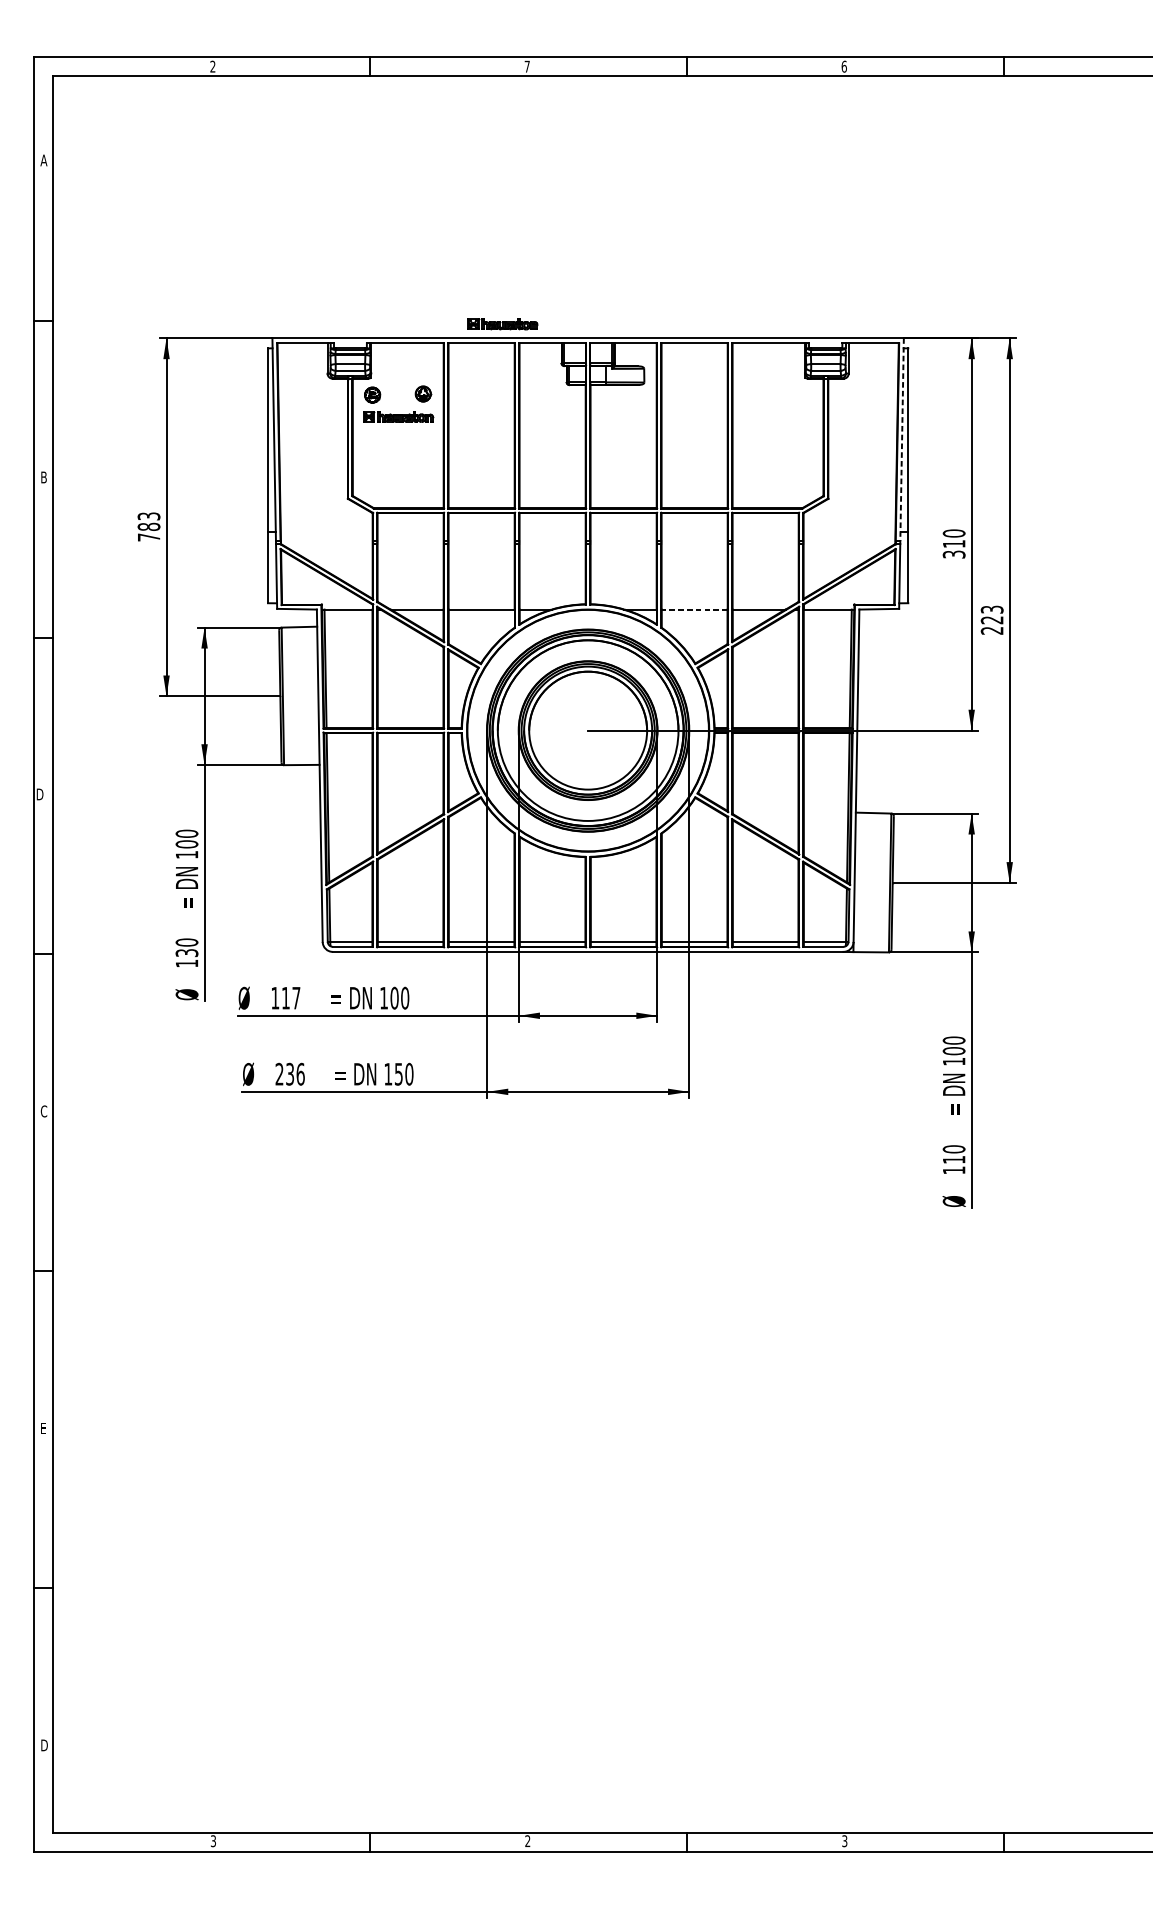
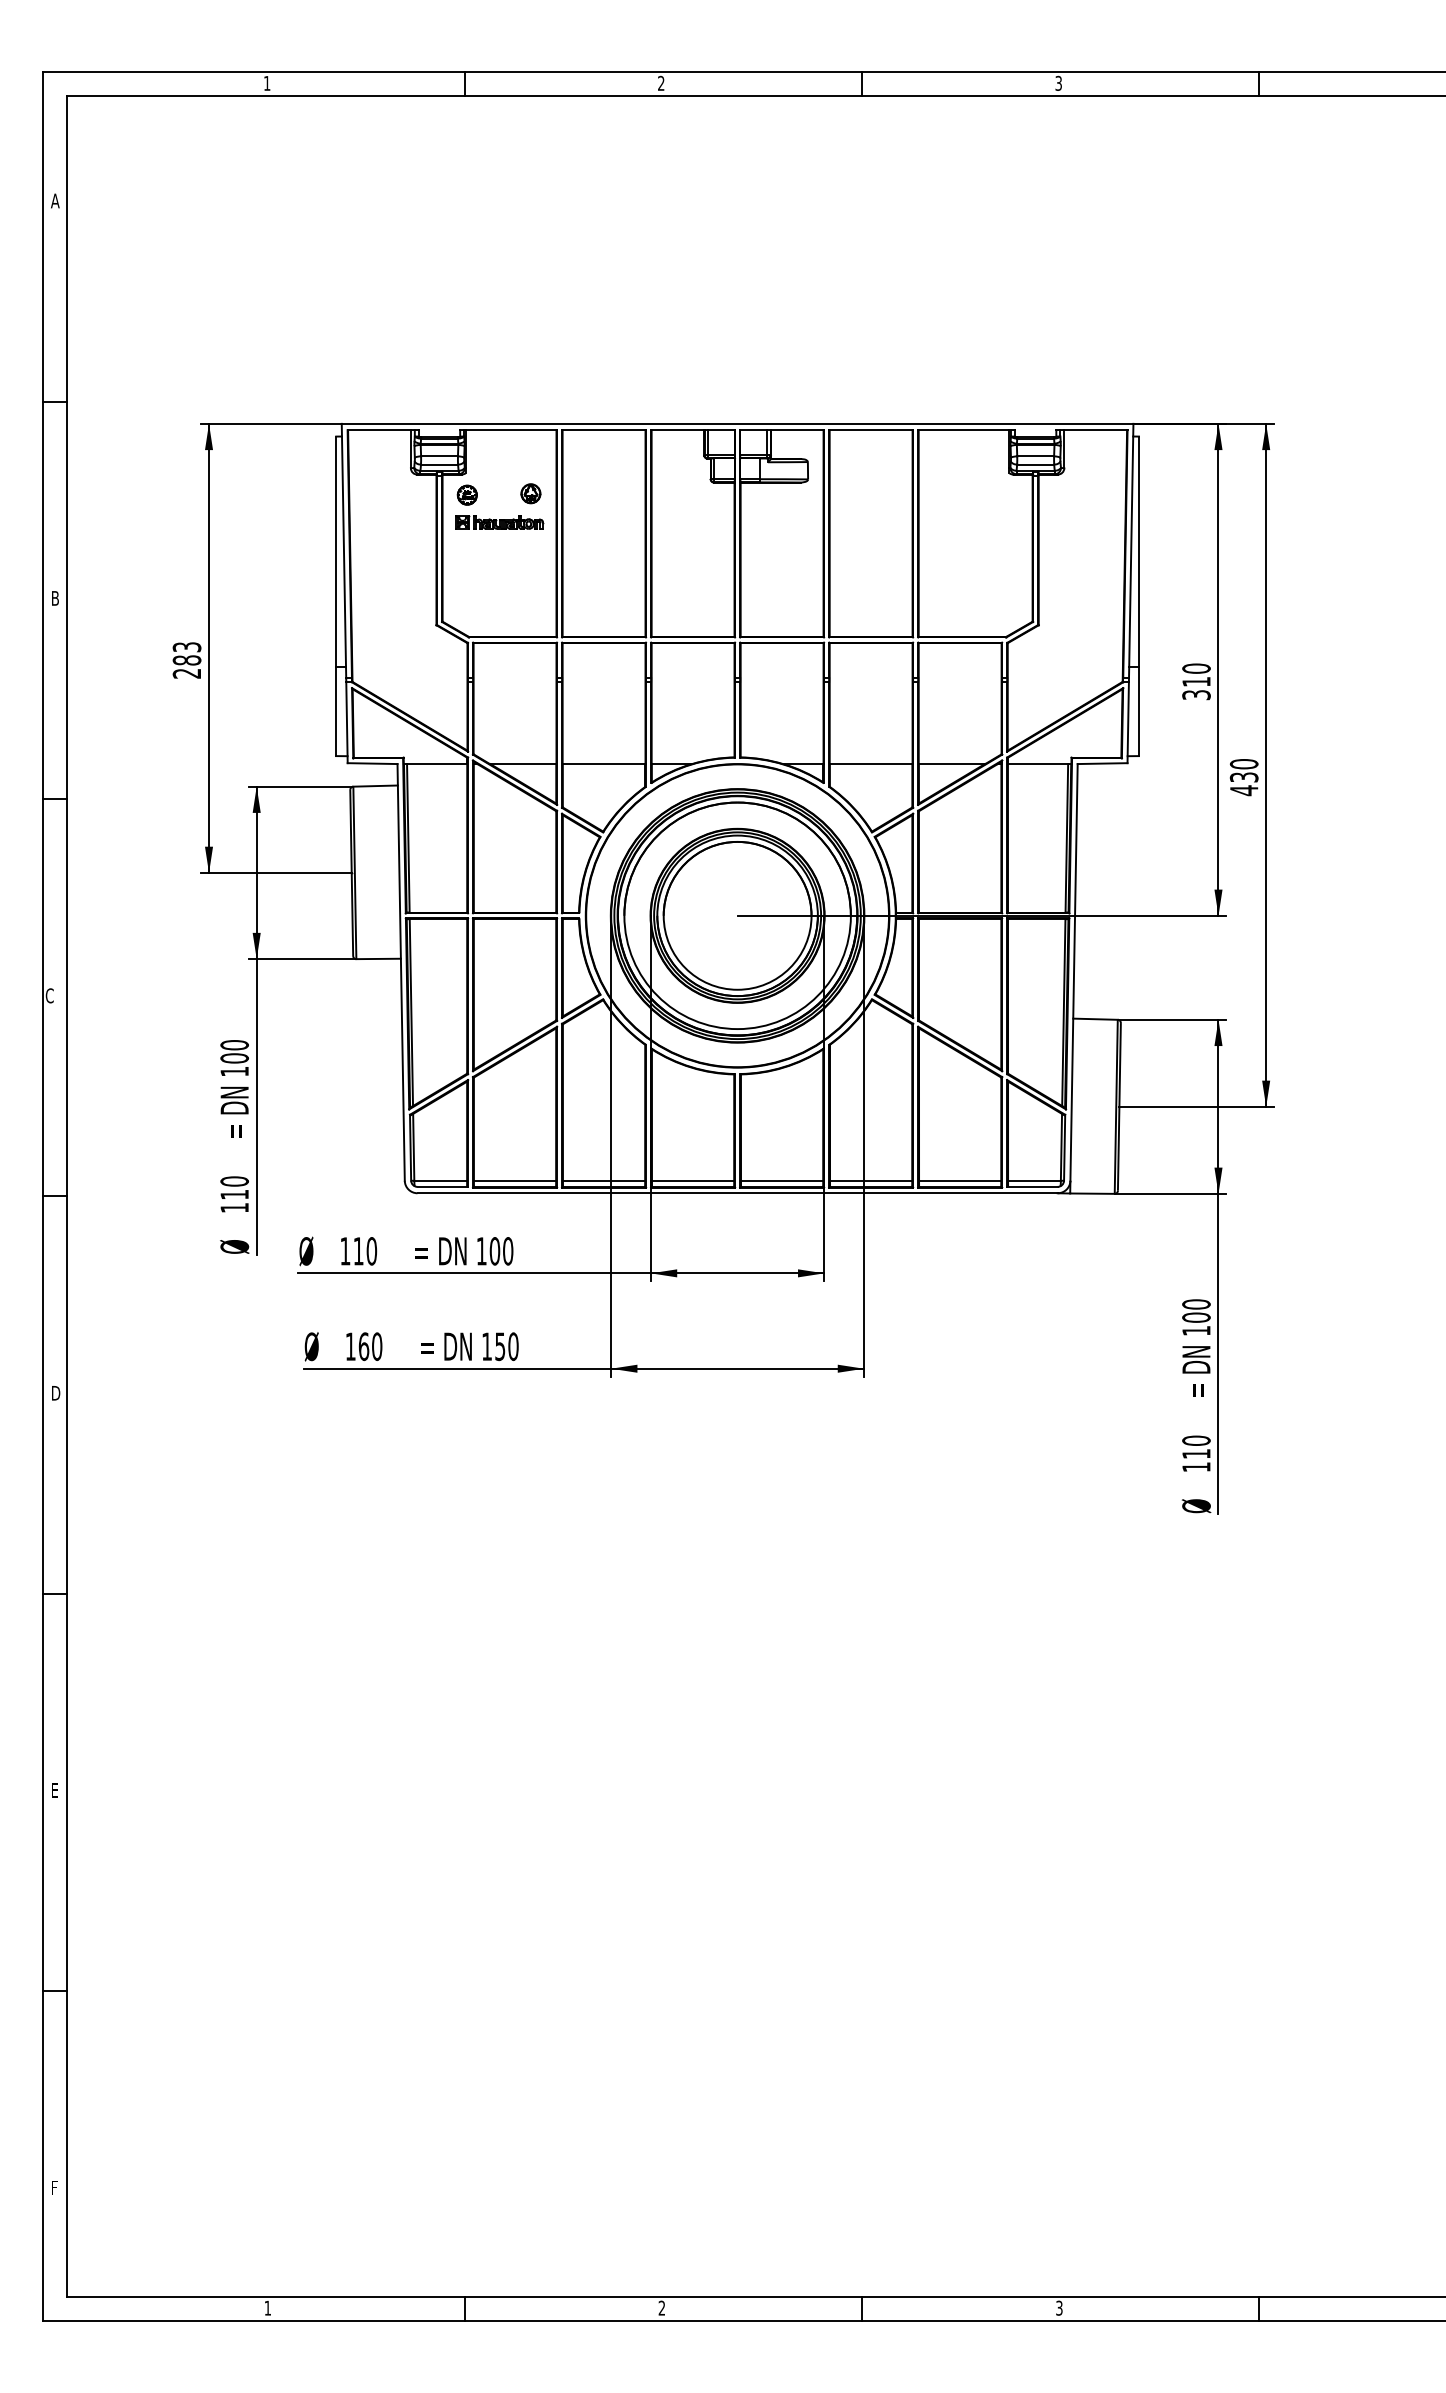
text: (213, 65) -> (267, 82), 2 -> 1
text: (527, 65) -> (661, 82), 7 -> 2
text: (844, 65) -> (1058, 82), 6 -> 3
part: (502, 324) -> (630, 406), removed
line: (902, 440) -> (1131, 551), dashed -> solid
text: (148, 537) -> (186, 673), 783 -> 283
line: (694, 609) -> (870, 764), dashed -> solid
text: (991, 620) -> (1243, 777), 223 -> 430
text: (39, 794) -> (49, 995), D -> C
text: (186, 952) -> (234, 1194), 130 -> 110
text: (296, 998) -> (371, 1251), 117 -> 110
text: (289, 1074) -> (363, 1346), 236 -> 160
text: (44, 1110) -> (55, 1392), C -> D
text: (44, 1744) -> (56, 2187), D -> F
text: (213, 1840) -> (267, 2307), 3 -> 1

